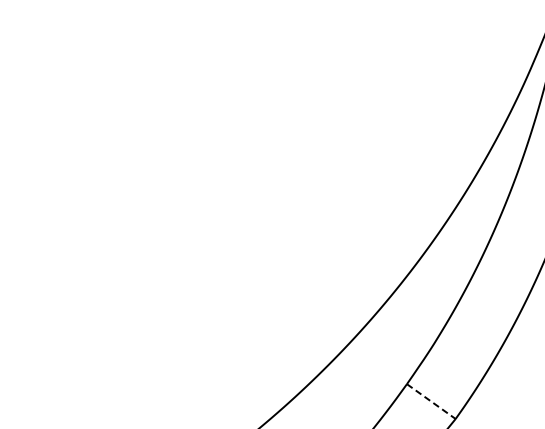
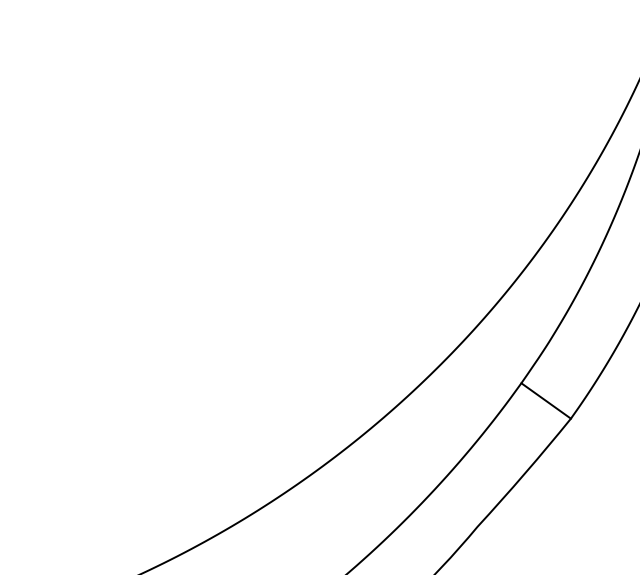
line: (431, 402) -> (546, 401), dashed -> solid

